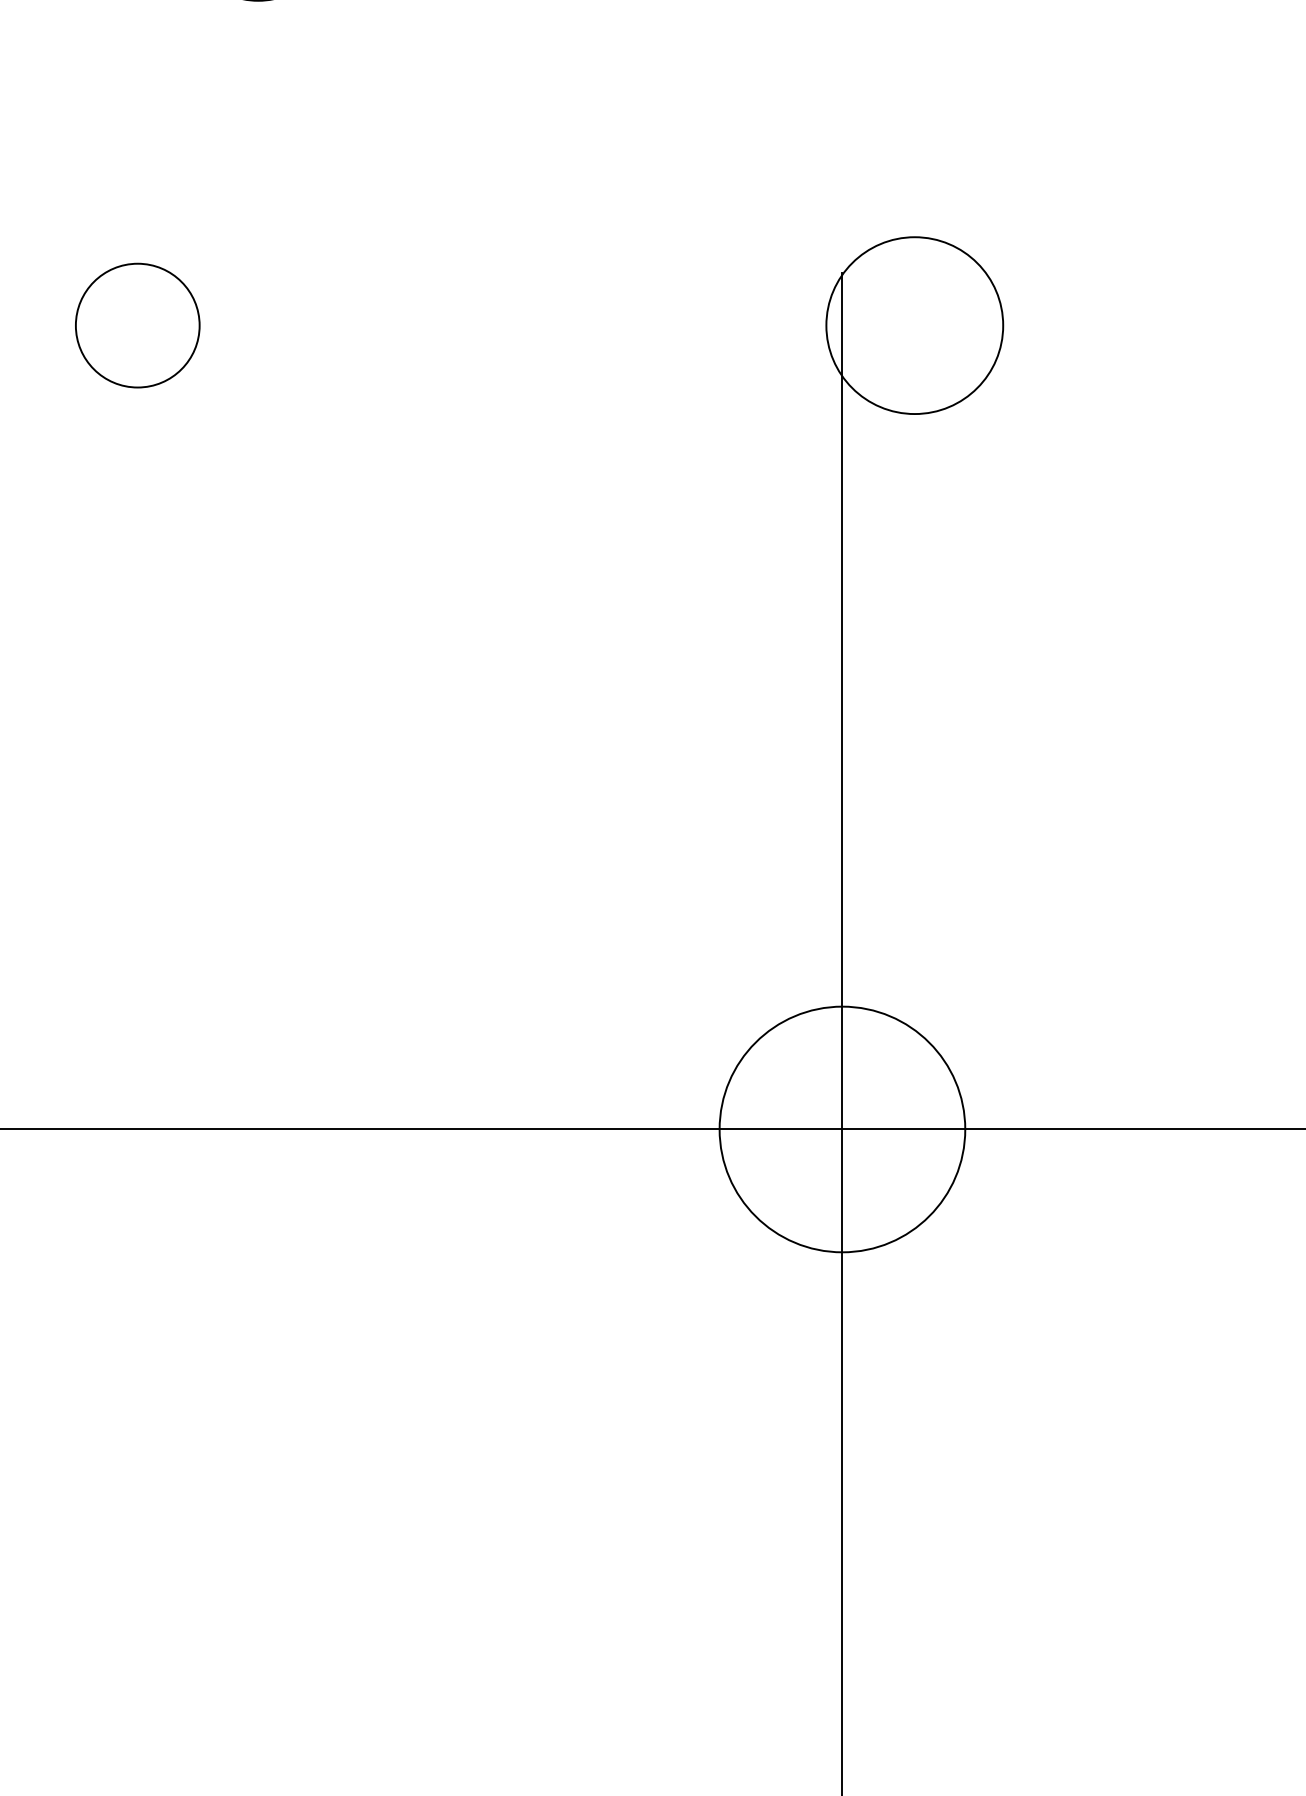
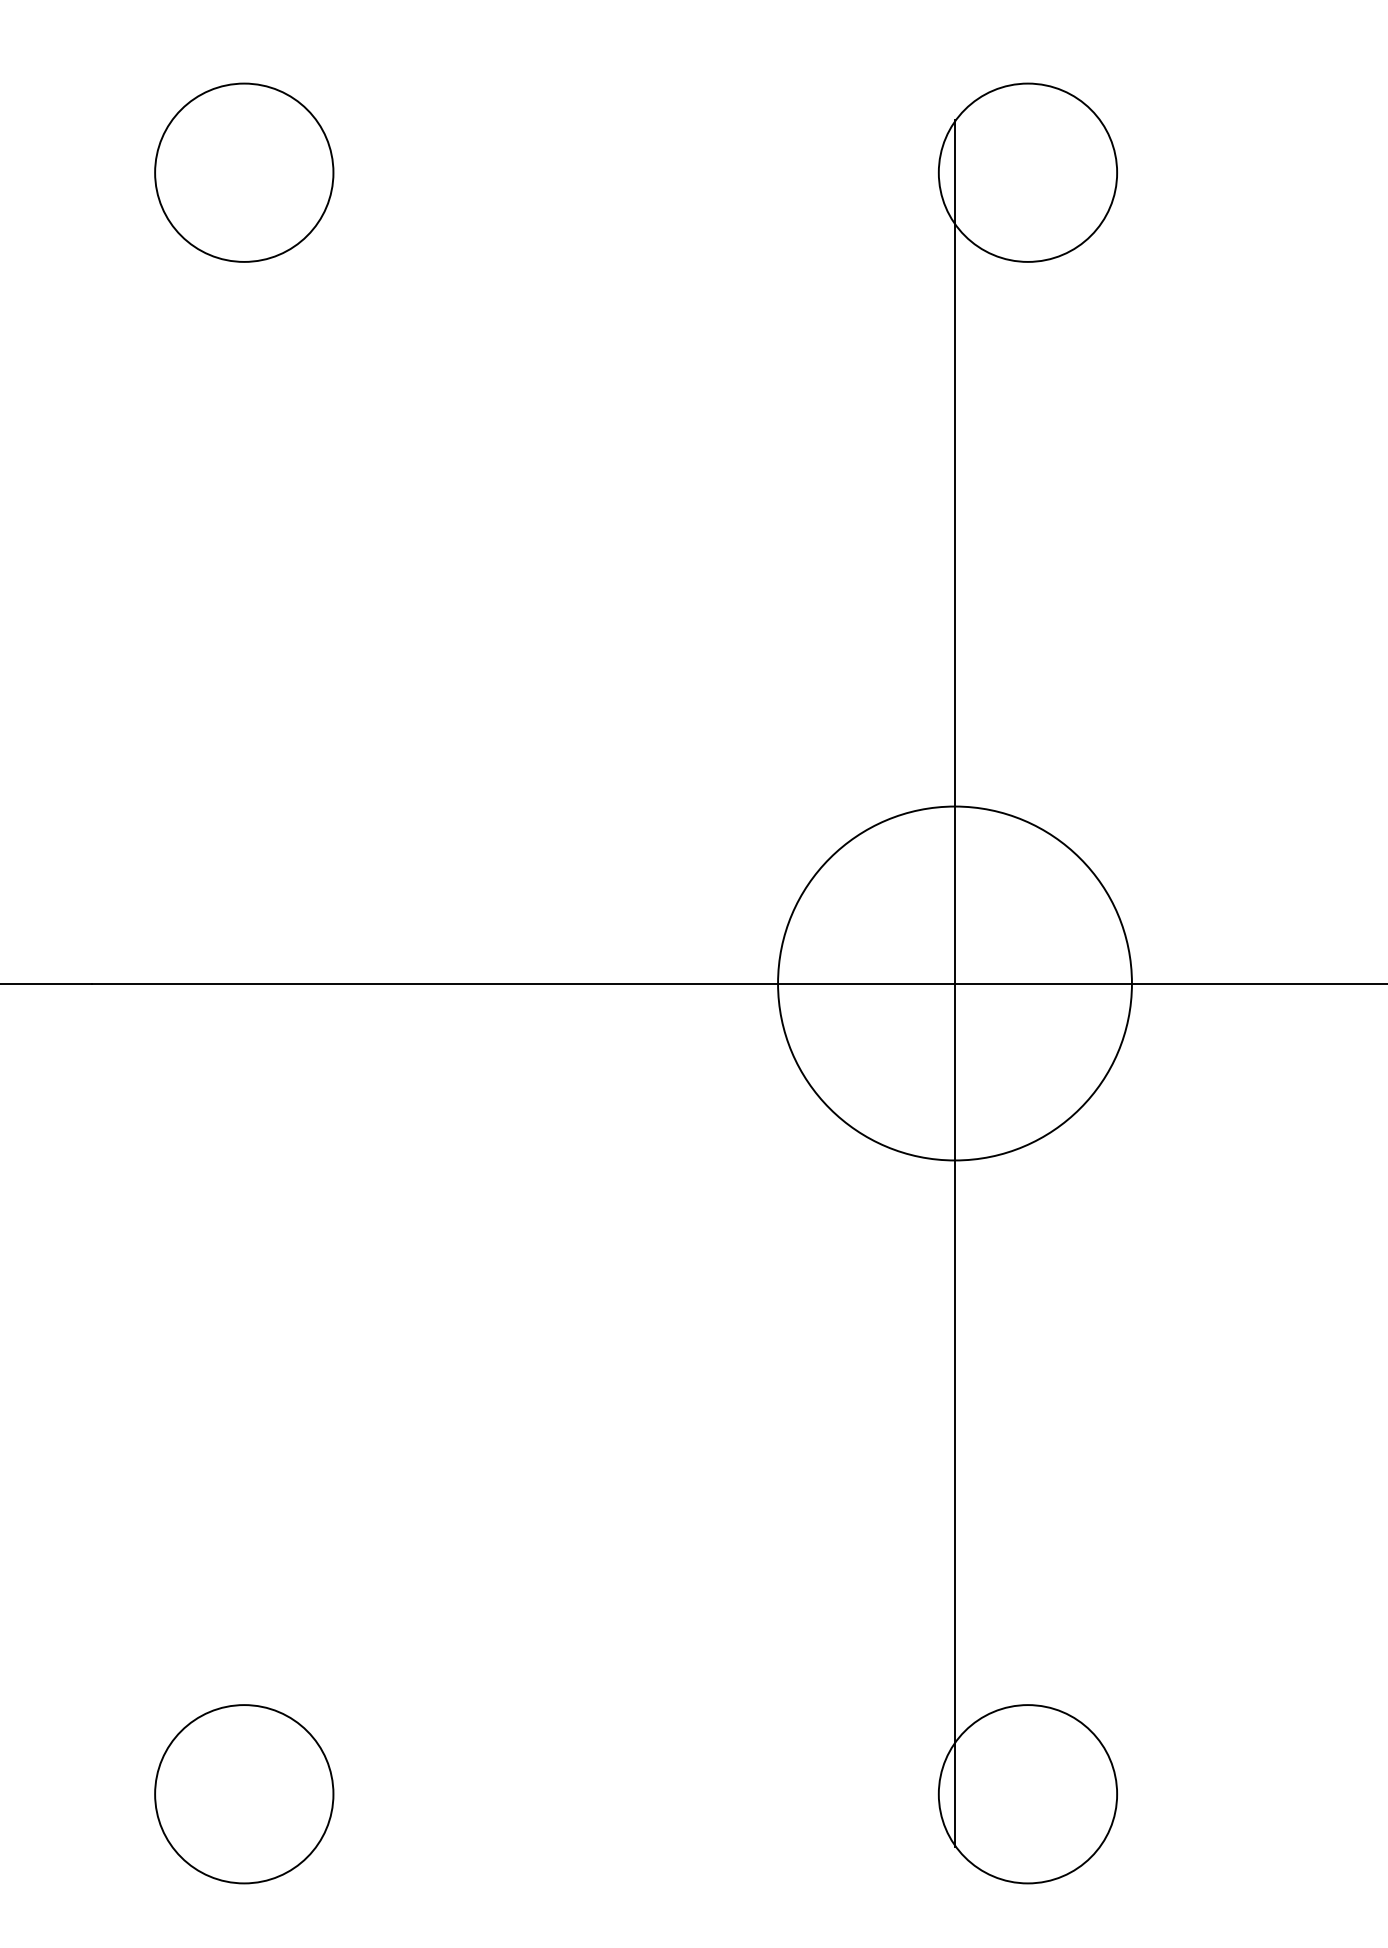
circle: (137, 325) -> (244, 172), size x1.43
circle: (841, 1129) -> (954, 983), size x1.43

